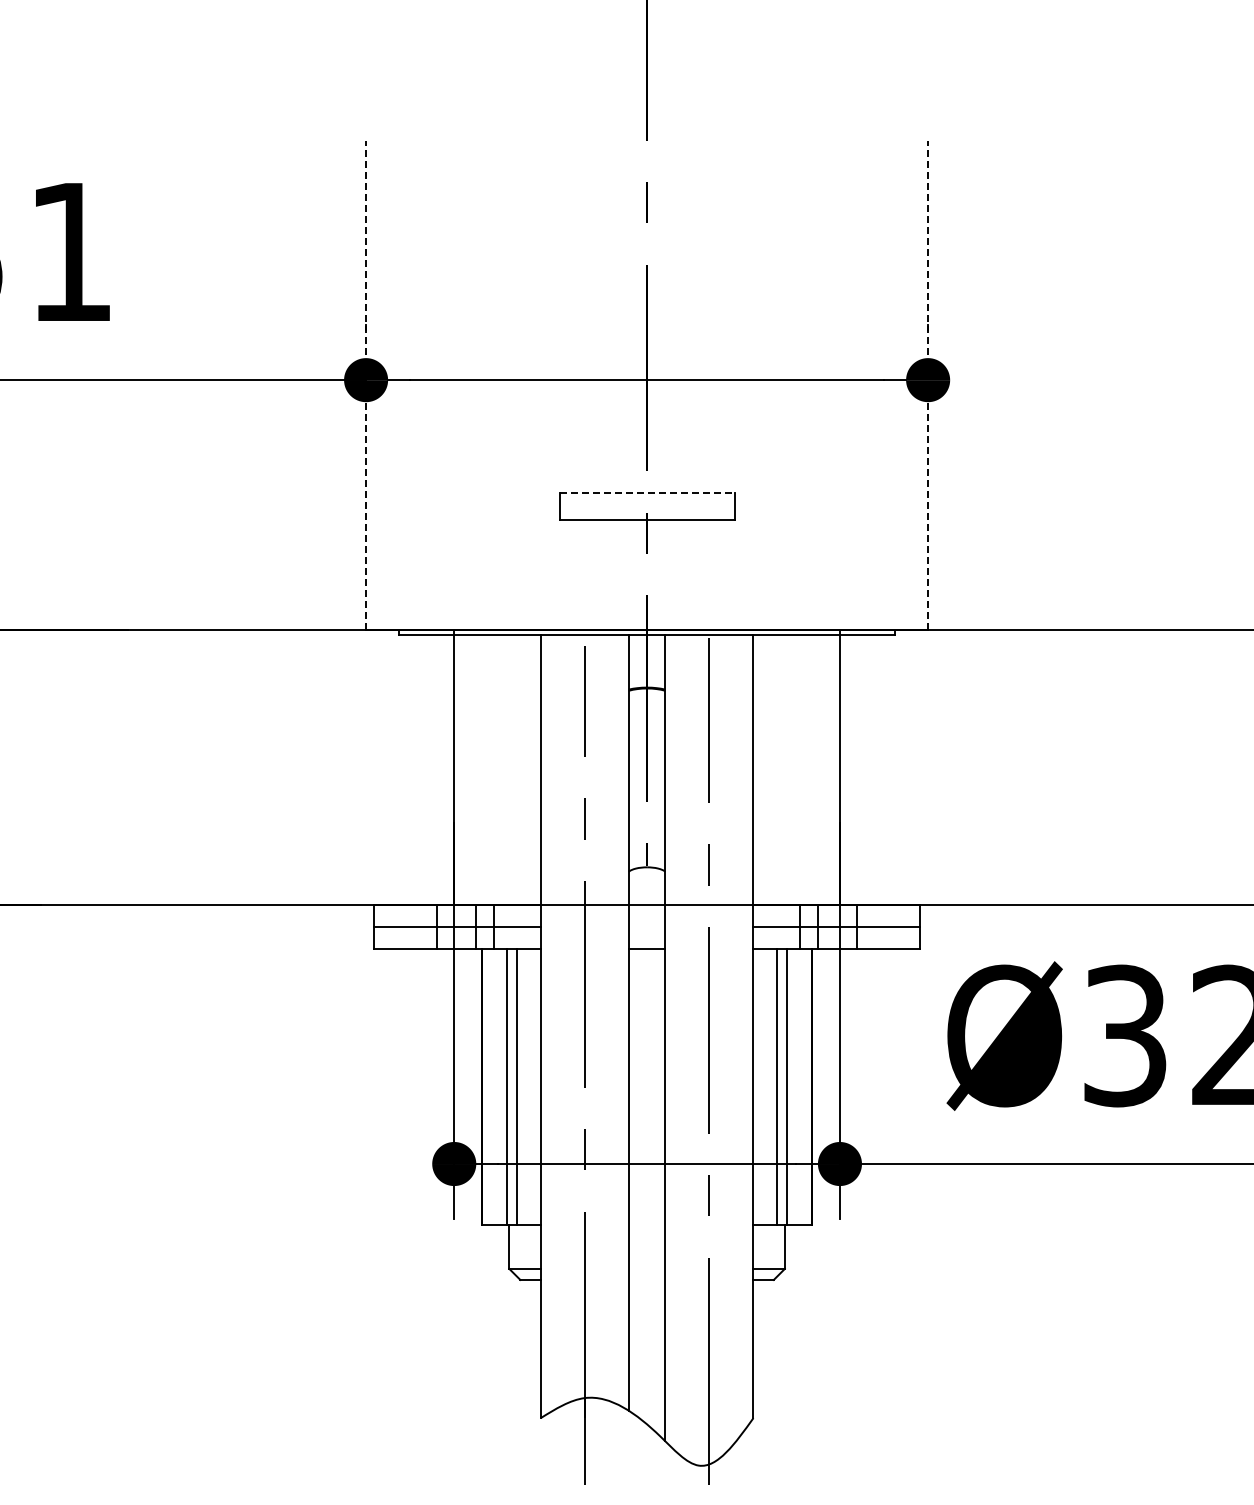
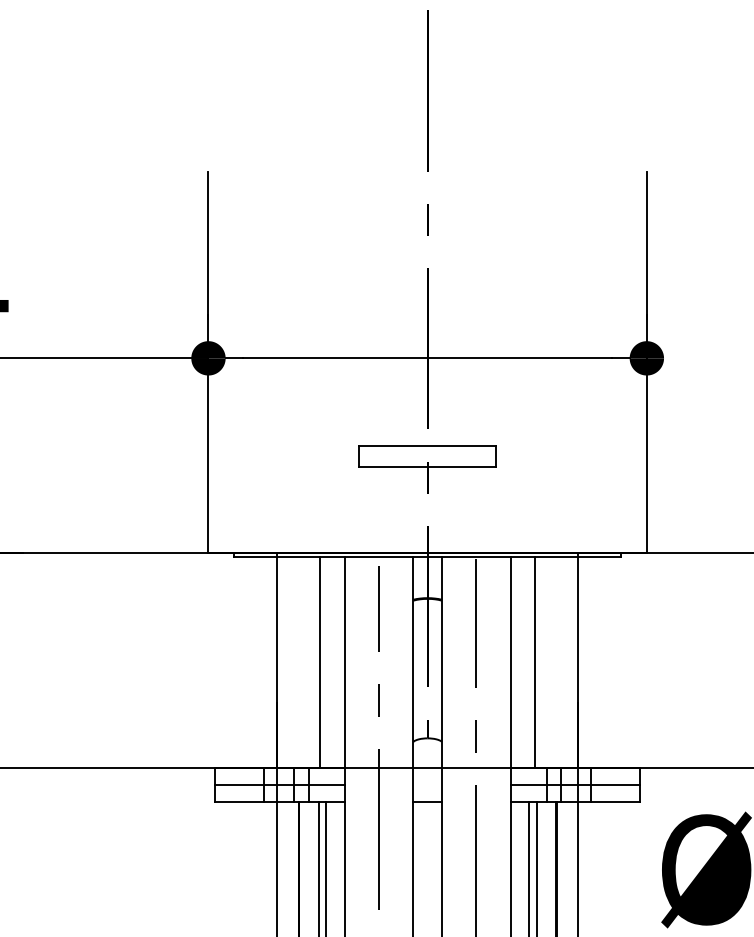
line: (928, 384) -> (647, 361), dashed -> solid
line: (366, 385) -> (208, 362), dashed -> solid
line: (647, 492) -> (427, 445), dashed -> solid
line: (509, 770) -> (320, 662), added
line: (784, 770) -> (534, 662), added

